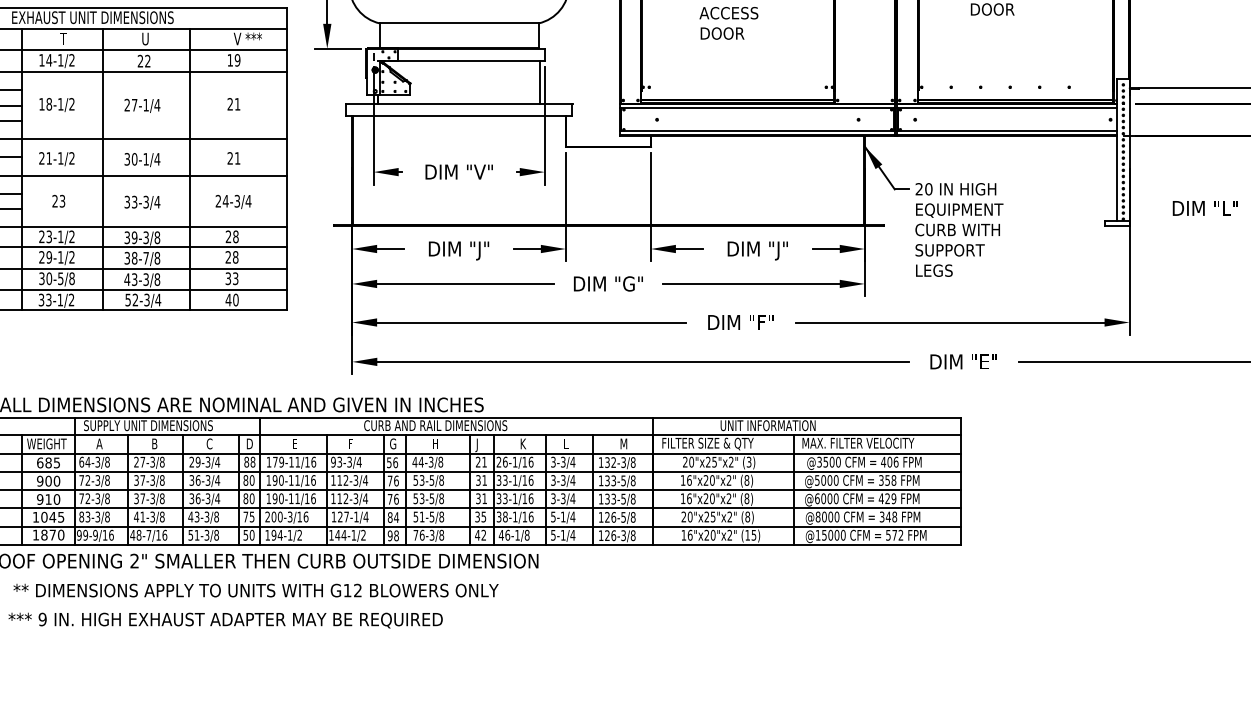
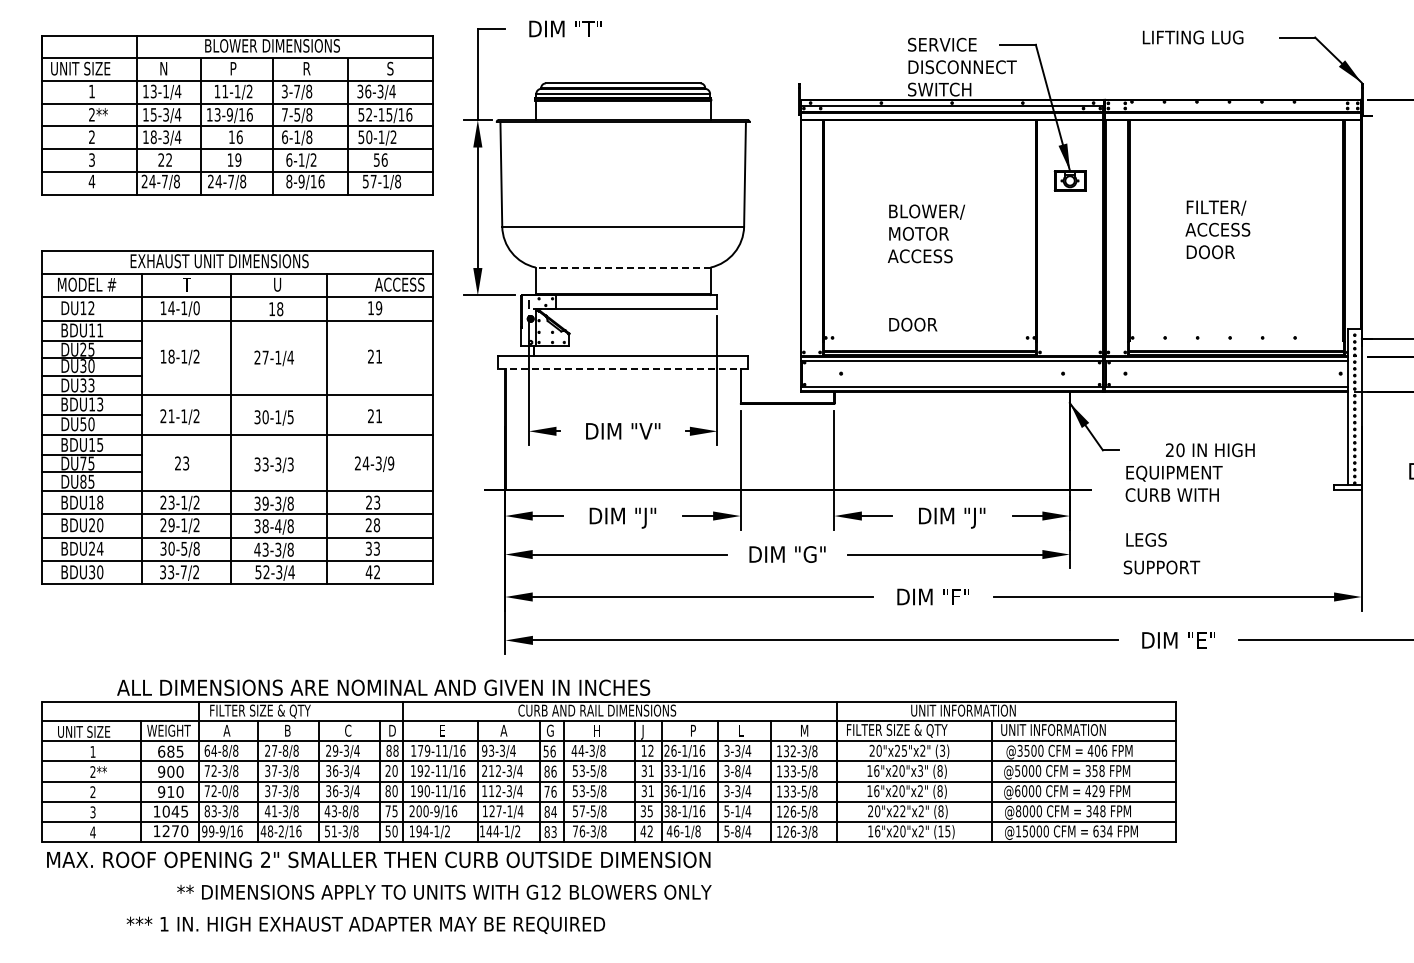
line: (458, 23) -> (622, 267), solid -> dashed
text: (722, 33) -> (913, 324), moved
text: (256, 38) -> (399, 284), V *** -> ACCESS
text: (71, 60) -> (196, 308), 14-1/2 -> 14-1/0
text: (144, 61) -> (276, 309), 22 -> 18
line: (540, 81) -> (712, 331), removed
line: (459, 115) -> (623, 369), solid -> dashed
text: (157, 159) -> (290, 417), 30-1/4 -> 30-1/5
text: (956, 189) -> (1210, 450), moved
text: (248, 201) -> (390, 463), 24-3/4 -> 24-3/9
text: (157, 202) -> (290, 464), 33-3/4 -> 33-3/3
text: (236, 236) -> (377, 502), 28 -> 23
text: (949, 250) -> (1161, 567), moved
text: (146, 258) -> (278, 526), 38-7/8 -> 38-4/8
text: (60, 300) -> (183, 572), 33-1/2 -> 33-7/2
text: (236, 300) -> (377, 572), 40 -> 42
text: (148, 426) -> (280, 711), SUPPLY UNIT DIMENSIONS -> FILTER SIZE & QTY
text: (858, 442) -> (1062, 729), MAX. FILTER VELOCITY -> UNIT INFORMATION
text: (350, 443) -> (503, 730), F -> A
text: (523, 443) -> (694, 730), K -> P
text: (97, 461) -> (224, 750), 64-3/8 -> 64-8/8
text: (152, 461) -> (285, 750), 27-3/8 -> 27-8/8
text: (481, 461) -> (647, 750), 21 -> 12
text: (245, 480) -> (387, 771), 80 -> 20
text: (280, 480) -> (426, 771), 190-11/16 -> 192-11/16
text: (333, 480) -> (484, 770), 112-3/4 -> 212-3/4
text: (389, 480) -> (546, 771), 76 -> 86
text: (563, 480) -> (737, 770), 3-3/4 -> 3-8/4
text: (728, 480) -> (919, 770), 16"x20"x2" -> 16"x20"x3"
text: (97, 499) -> (224, 791), 72-3/8 -> 72-0/8
text: (504, 499) -> (673, 791), 33-1/16 -> 36-1/16
text: (206, 517) -> (344, 811), 43-3/8 -> 43-8/8
text: (289, 517) -> (436, 811), 200-3/16 -> 200-9/16
text: (422, 517) -> (582, 811), 51-5/8 -> 57-5/8
text: (712, 517) -> (902, 811), 20"x25"x2" -> 20"x22"x2"
text: (43, 535) -> (165, 831), 1870 -> 1270
text: (148, 535) -> (280, 831), 48-7/16 -> 48-2/16
text: (393, 535) -> (550, 831), 98 -> 83
text: (563, 535) -> (737, 831), 5-1/4 -> 5-8/4
text: (894, 535) -> (1102, 831), 572 -> 634
text: (256, 589) -> (444, 891), moved
text: (41, 618) -> (163, 923), 9 -> 1

